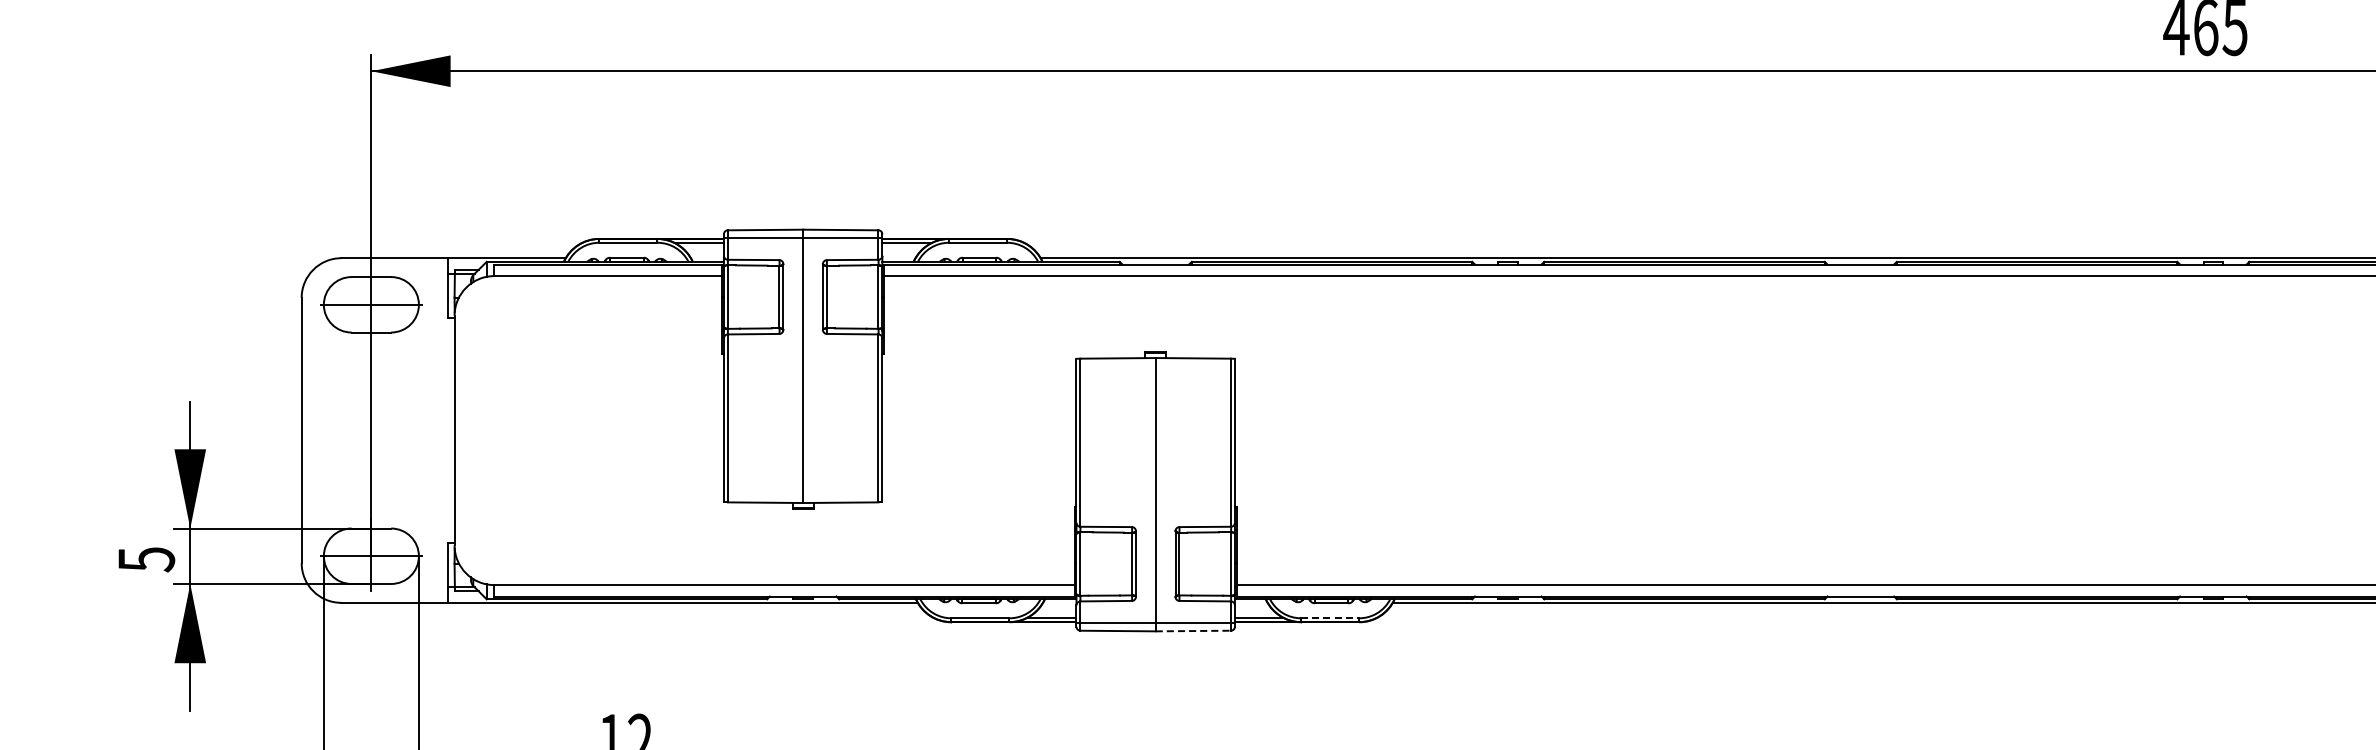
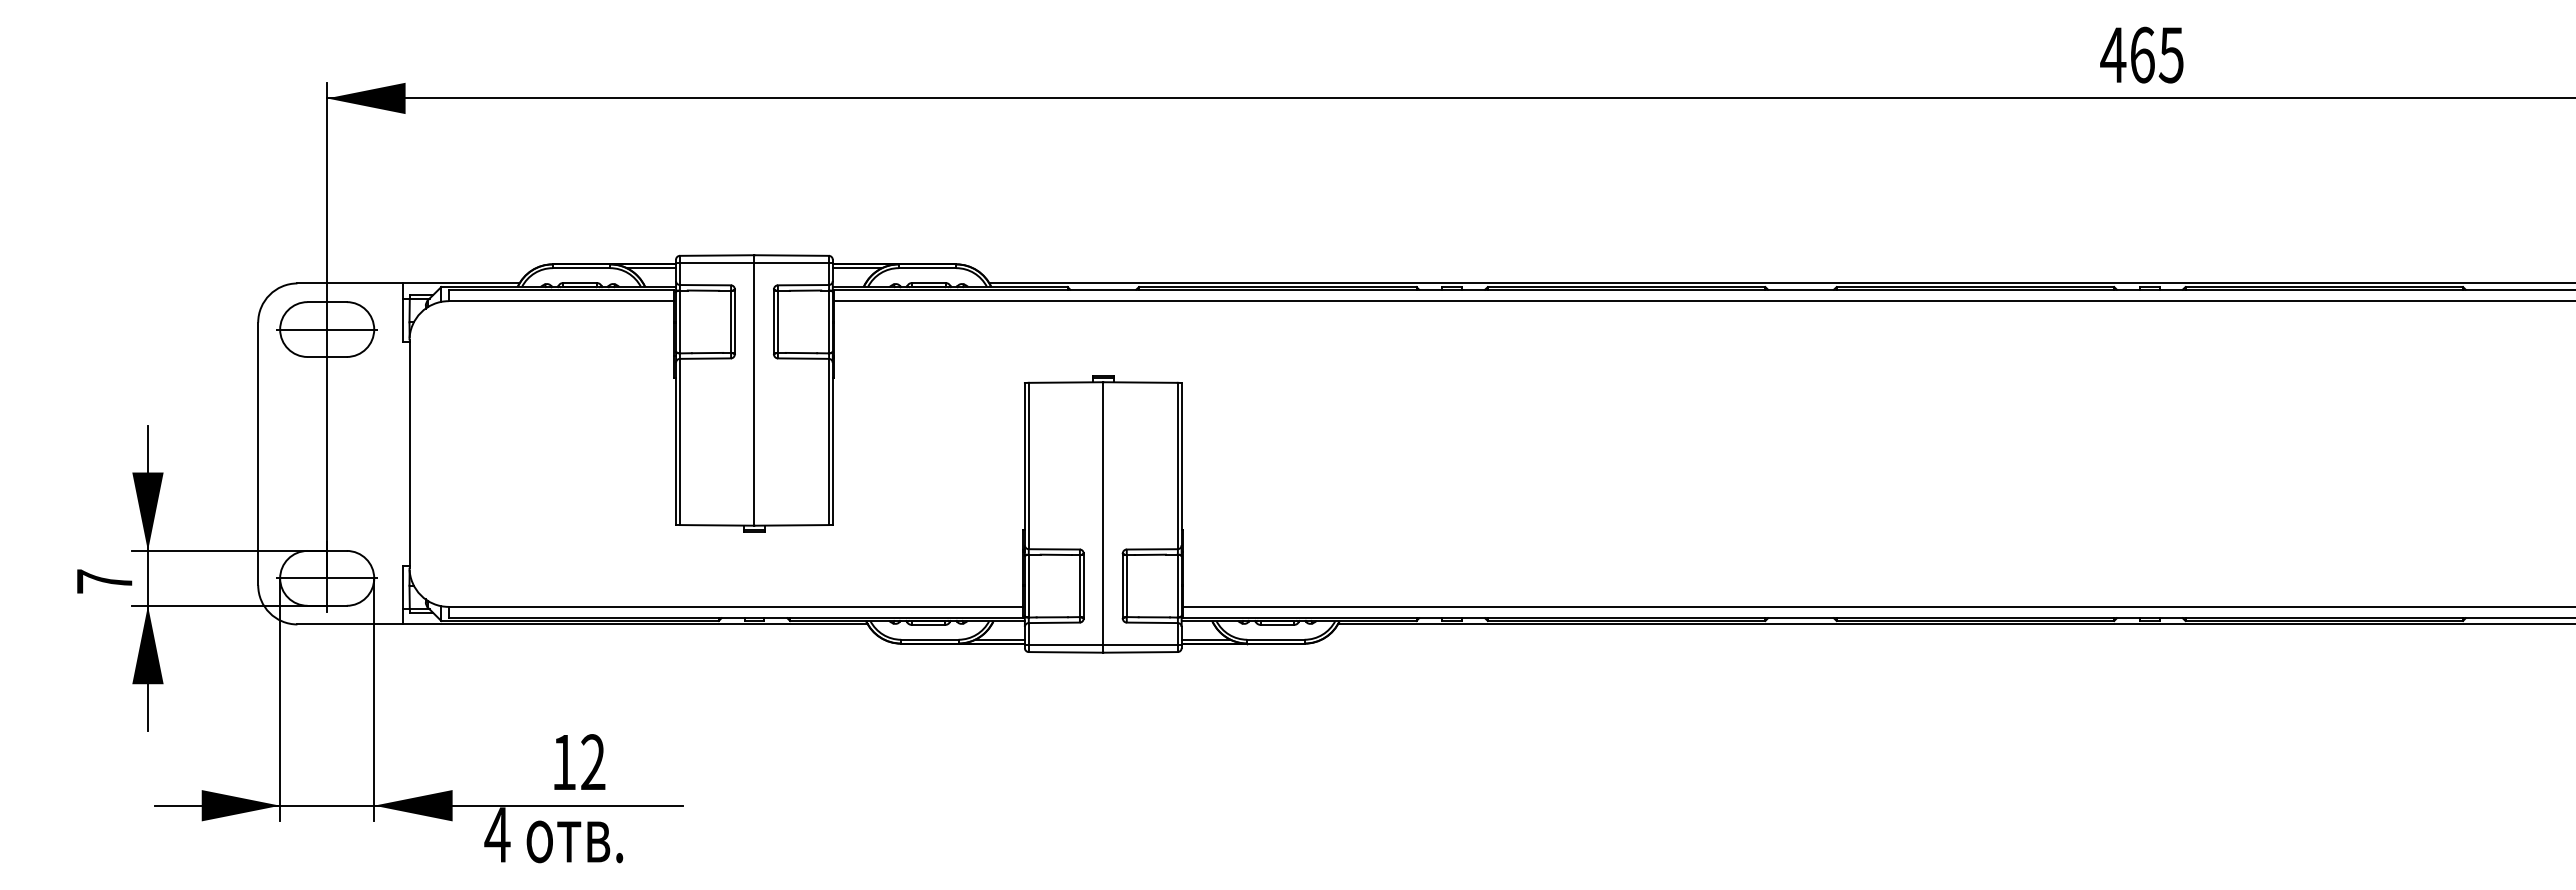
text: (147, 559) -> (105, 581), 5 -> 7
line: (1329, 618) -> (1275, 639), dashed -> solid
line: (1194, 631) -> (1141, 652), dashed -> solid

